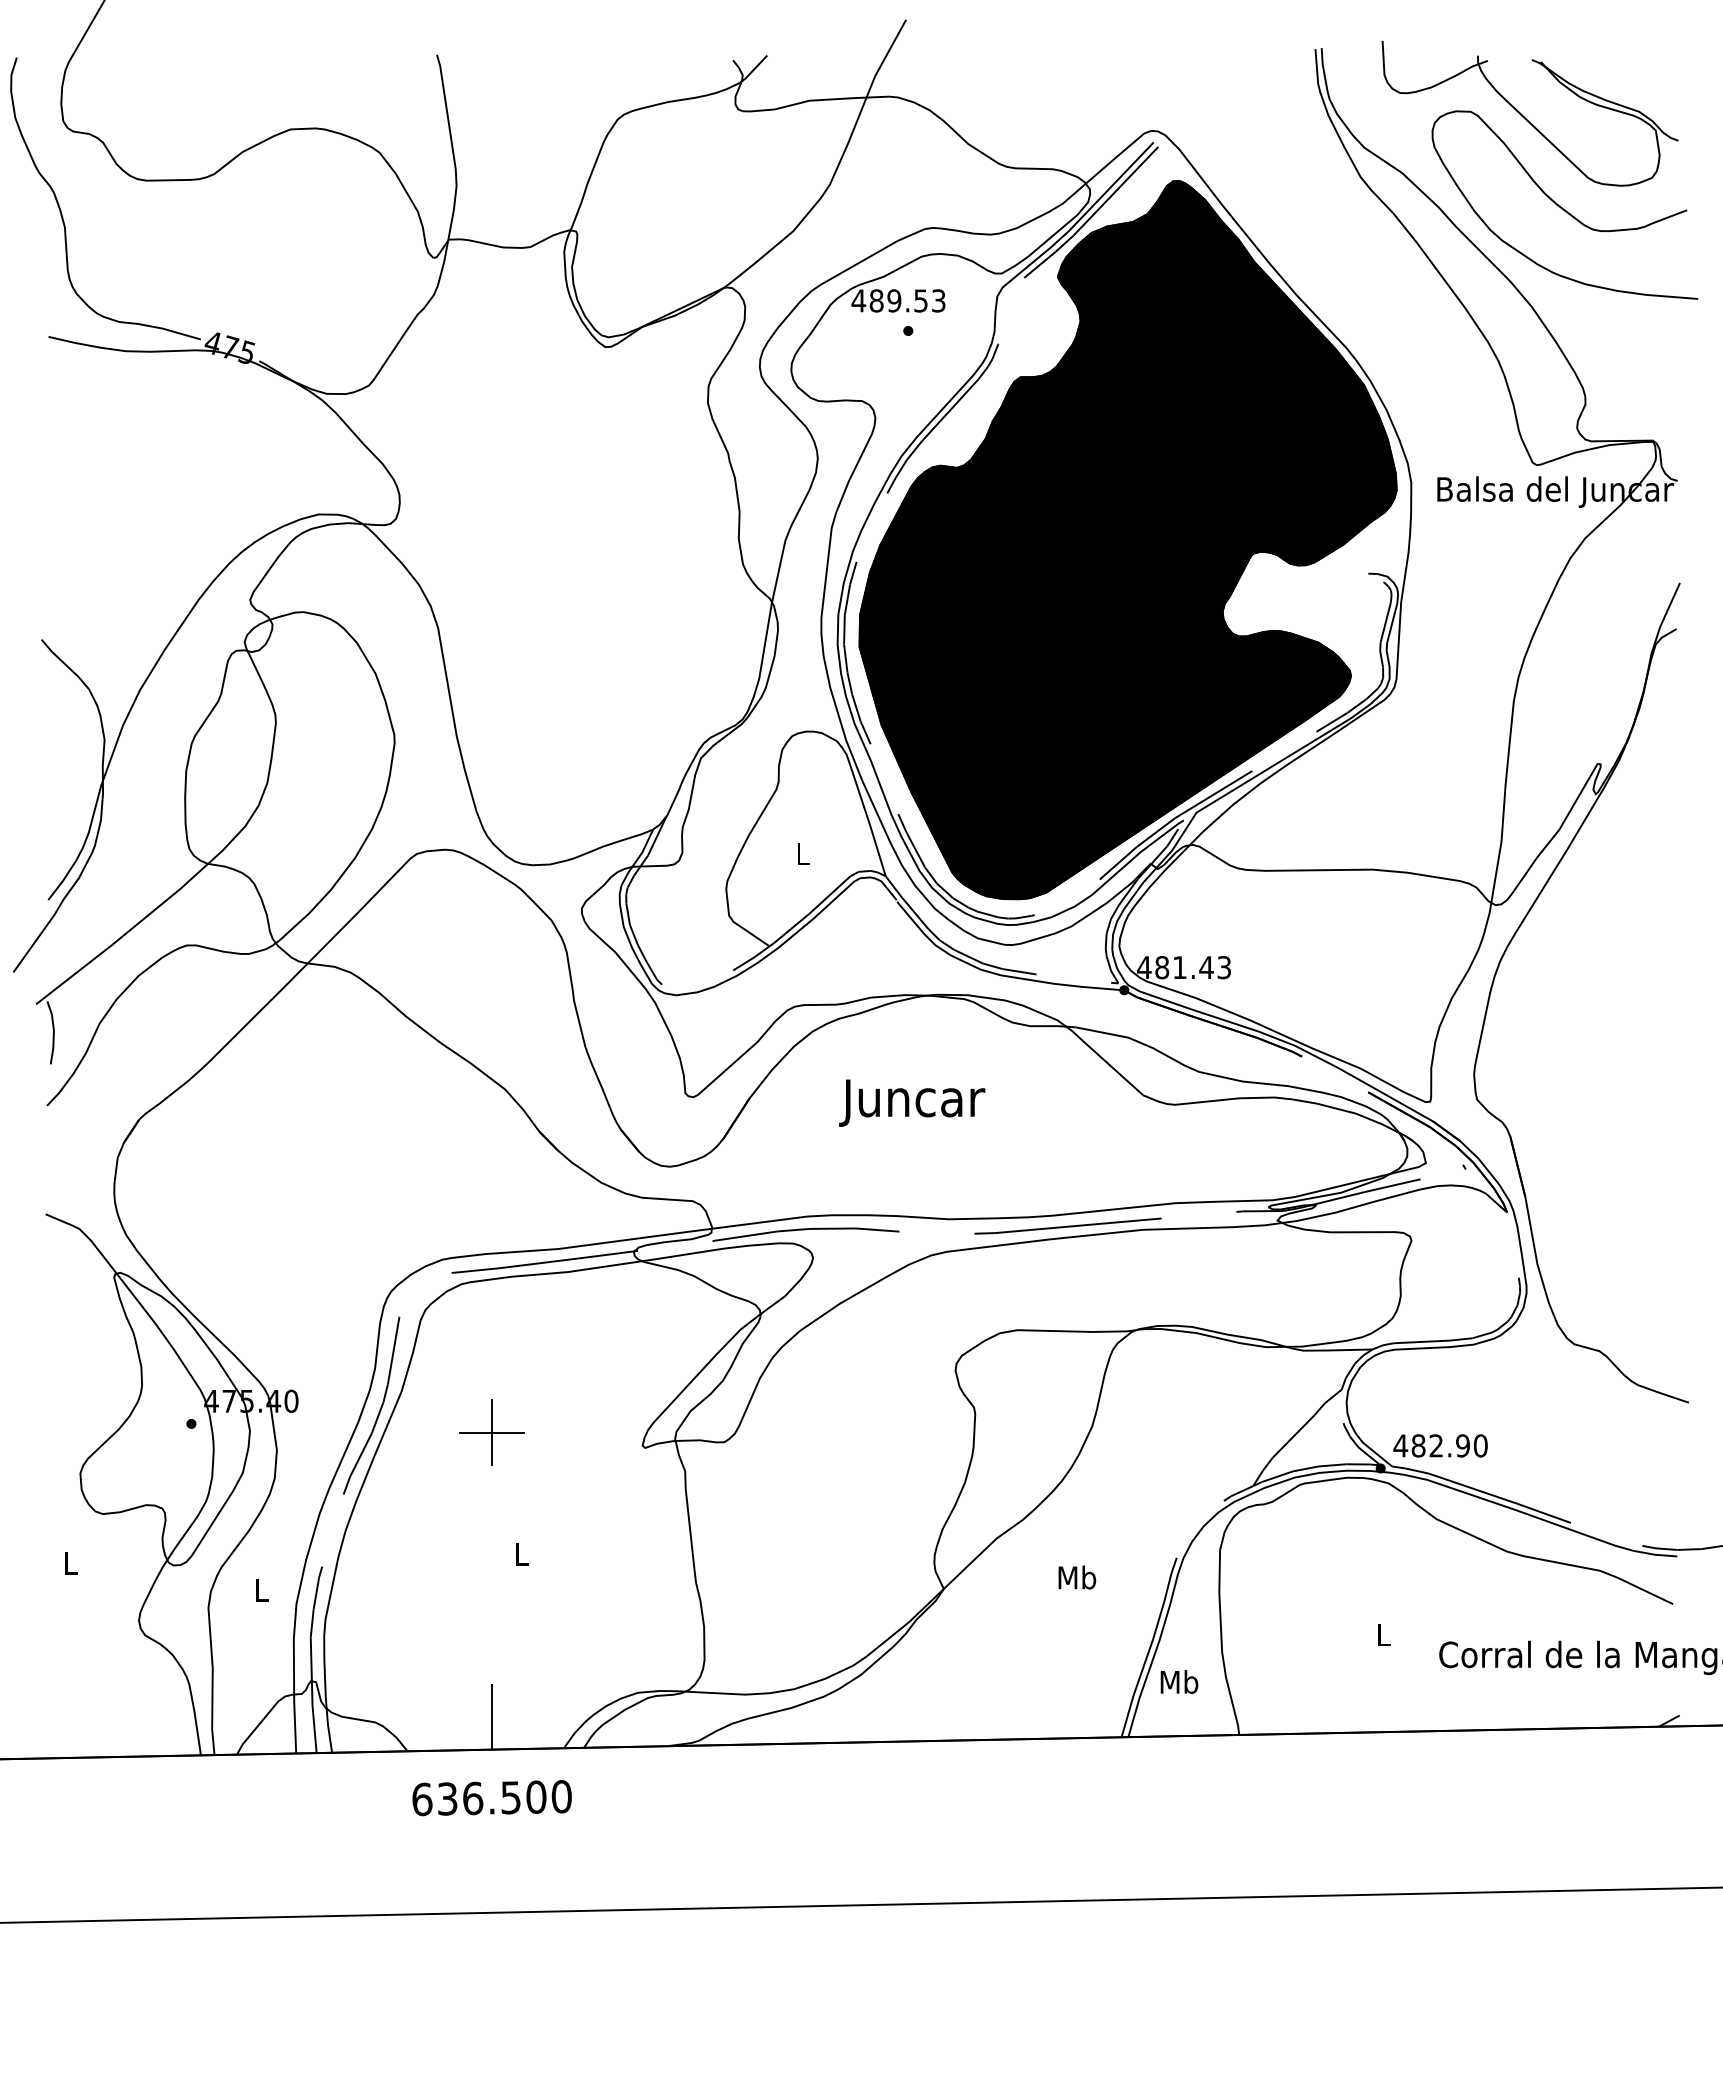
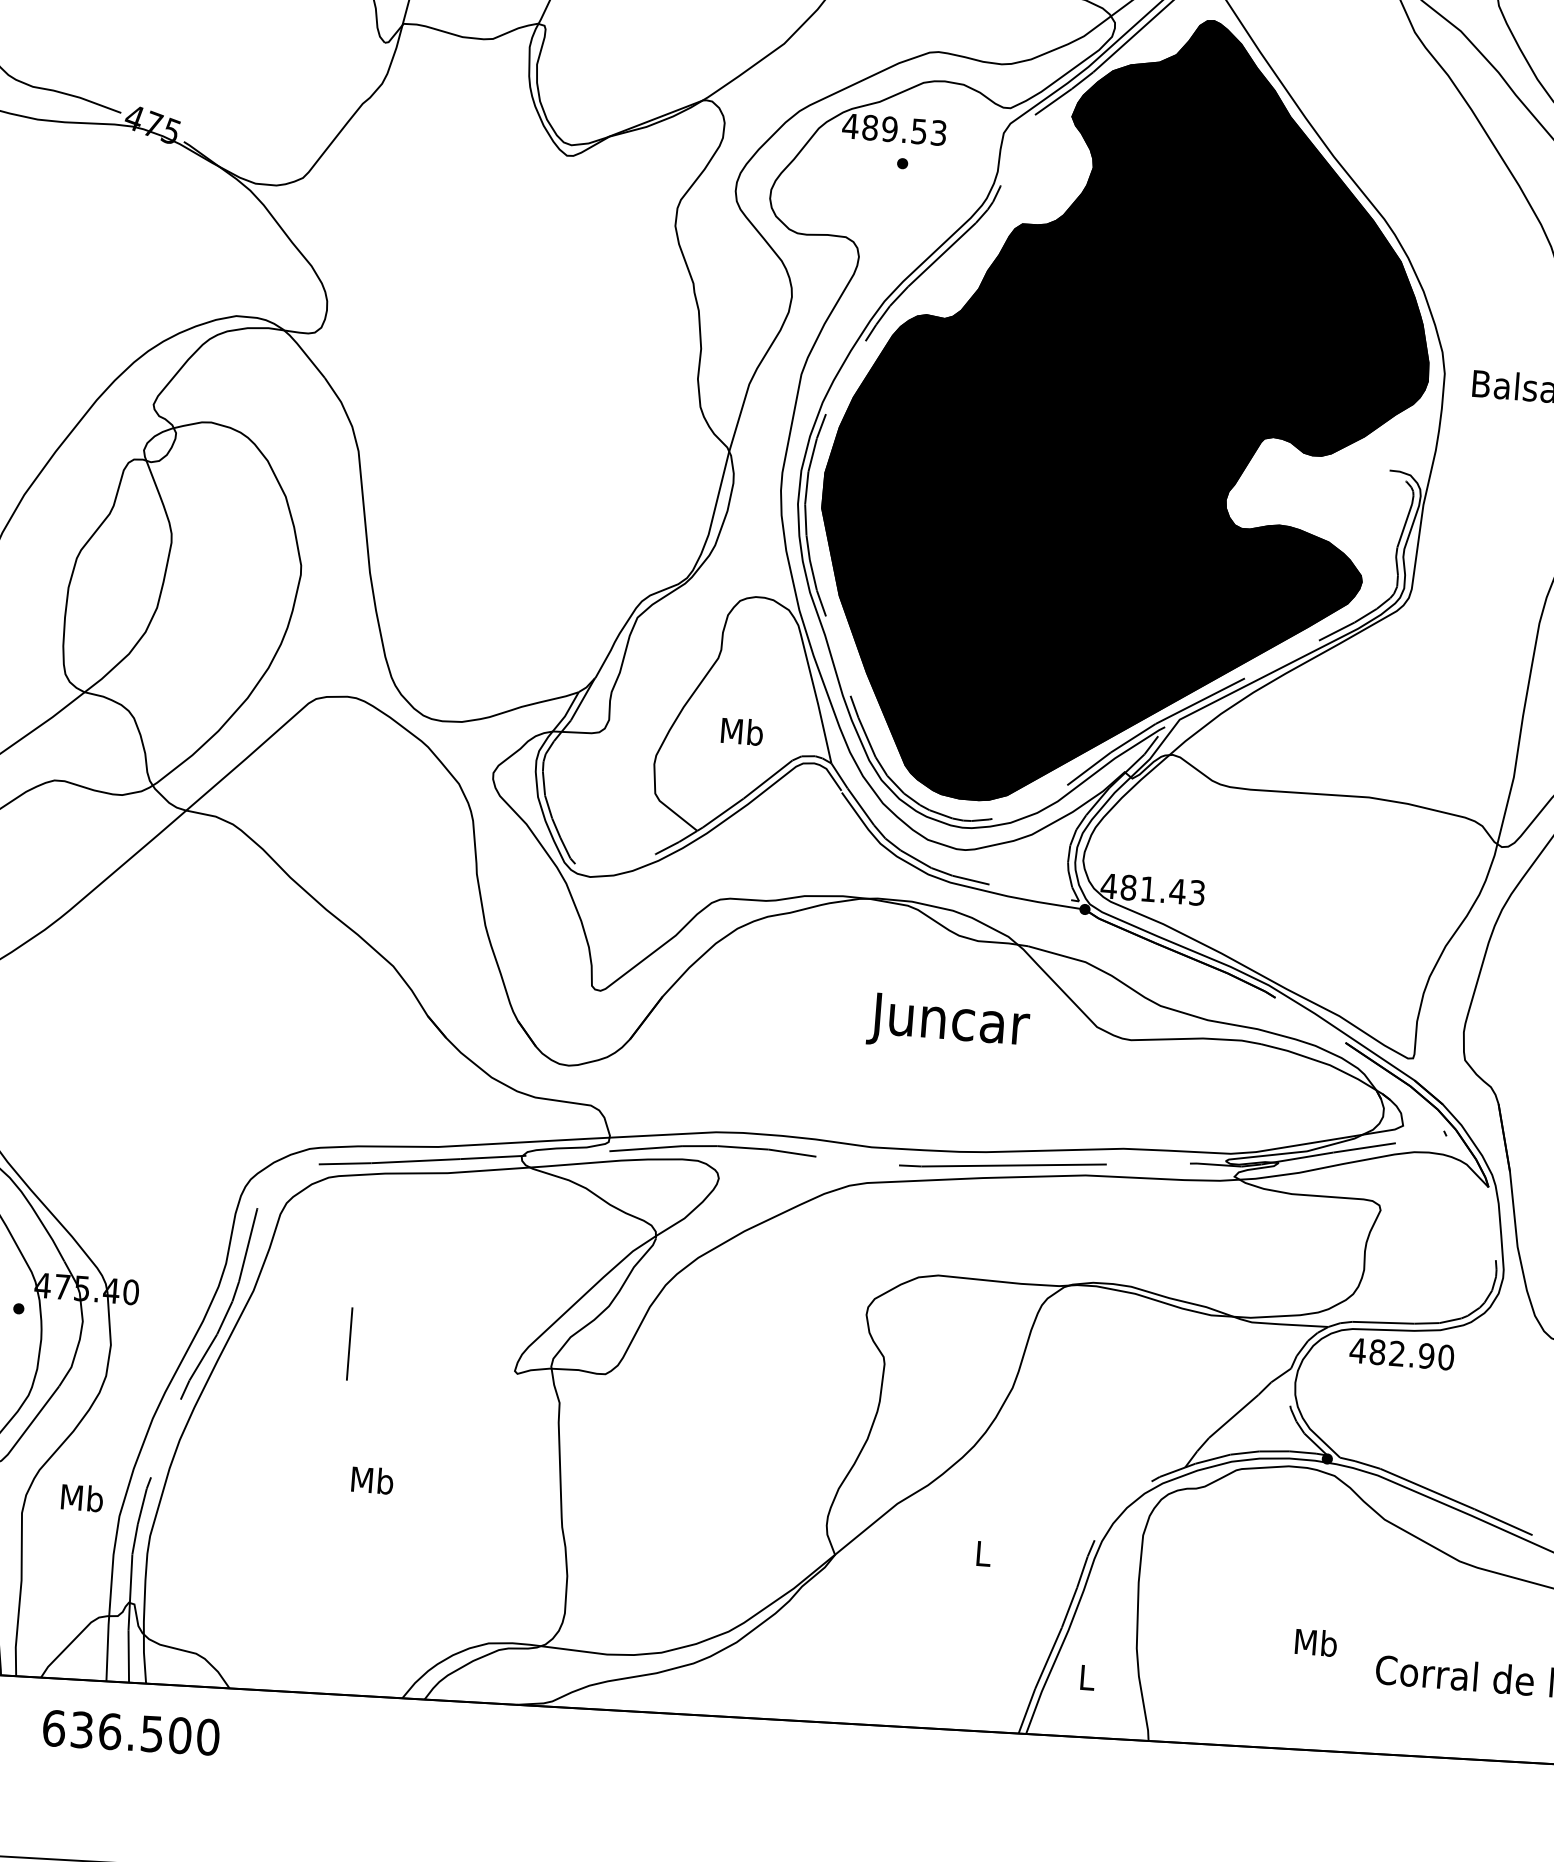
text: (802, 853) -> (741, 731), L -> Mb
text: (912, 1102) -> (948, 1023), moved
line: (491, 1432) -> (349, 1343), removed
text: (1440, 1445) -> (1401, 1353), moved
text: (521, 1553) -> (372, 1479), L -> Mb
text: (1077, 1577) -> (983, 1553), Mb -> L
text: (261, 1589) -> (82, 1497), L -> Mb
text: (1383, 1634) -> (1316, 1642), L -> Mb
text: (1179, 1681) -> (1087, 1676), Mb -> L
line: (491, 1717) -> (325, 1658), removed
text: (491, 1798) -> (130, 1733), moved

